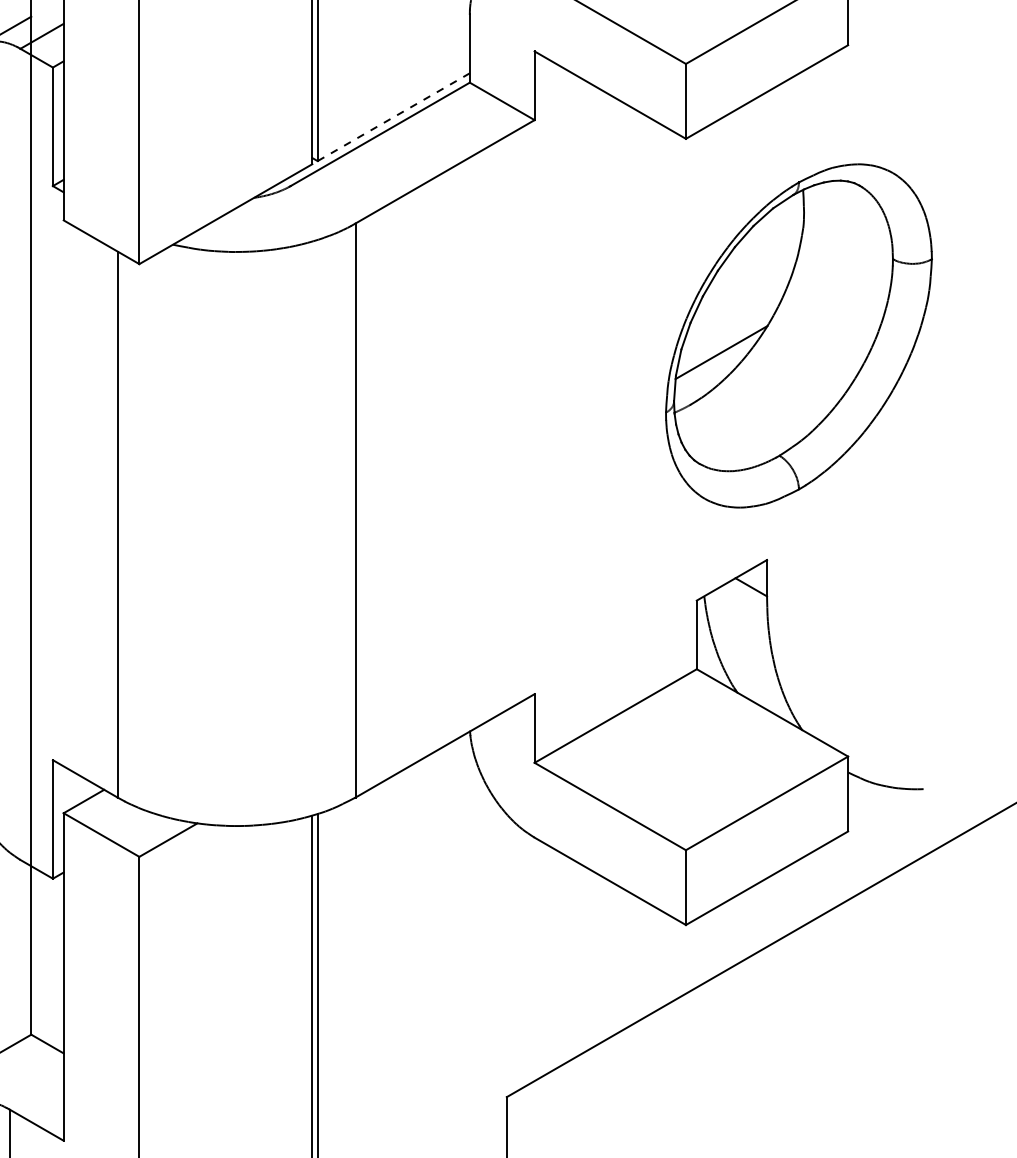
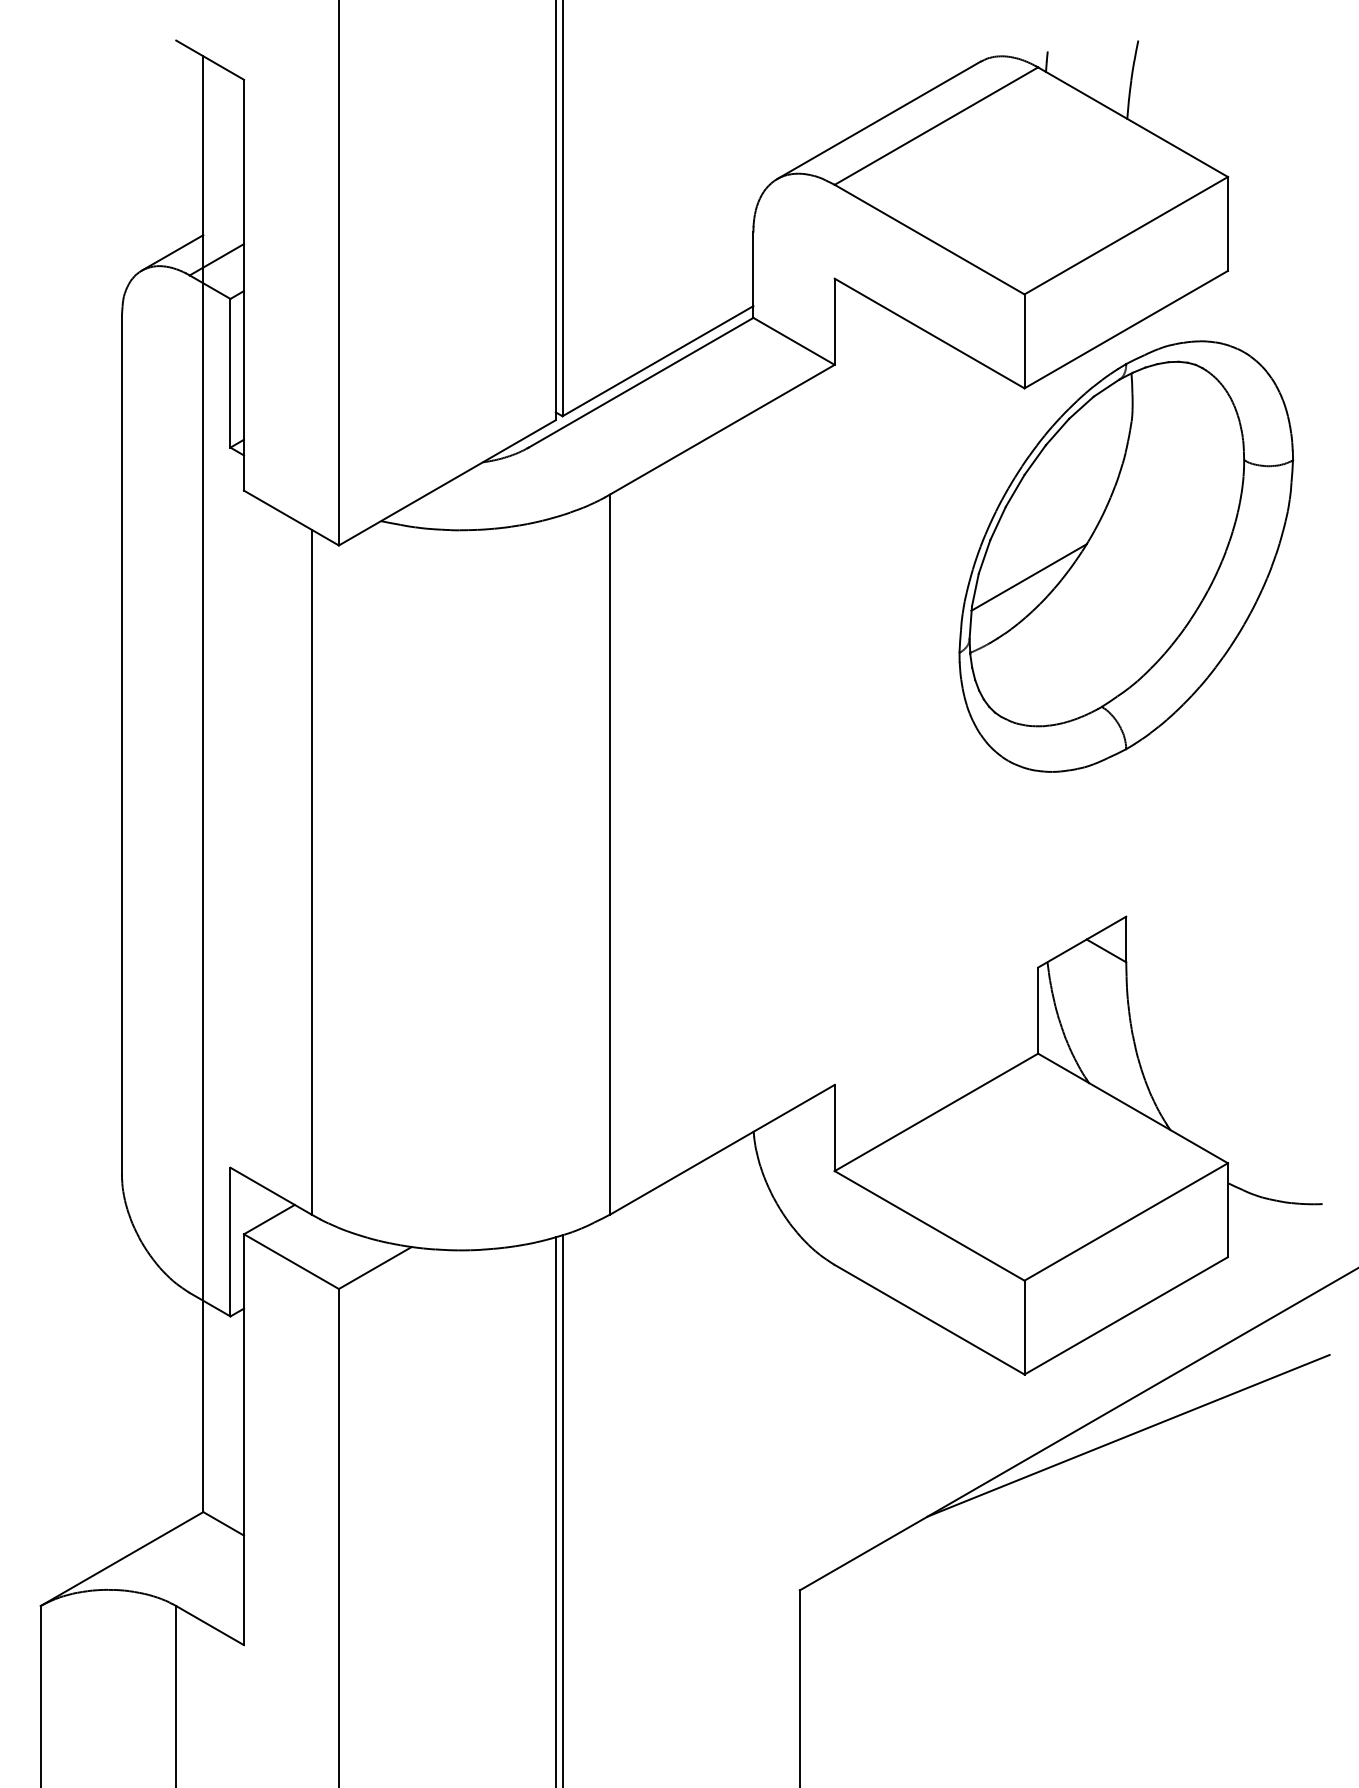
line: (394, 116) -> (658, 360), dashed -> solid
part: (799, 335) -> (1126, 556), moved
line: (768, 973) -> (1128, 1435), added

